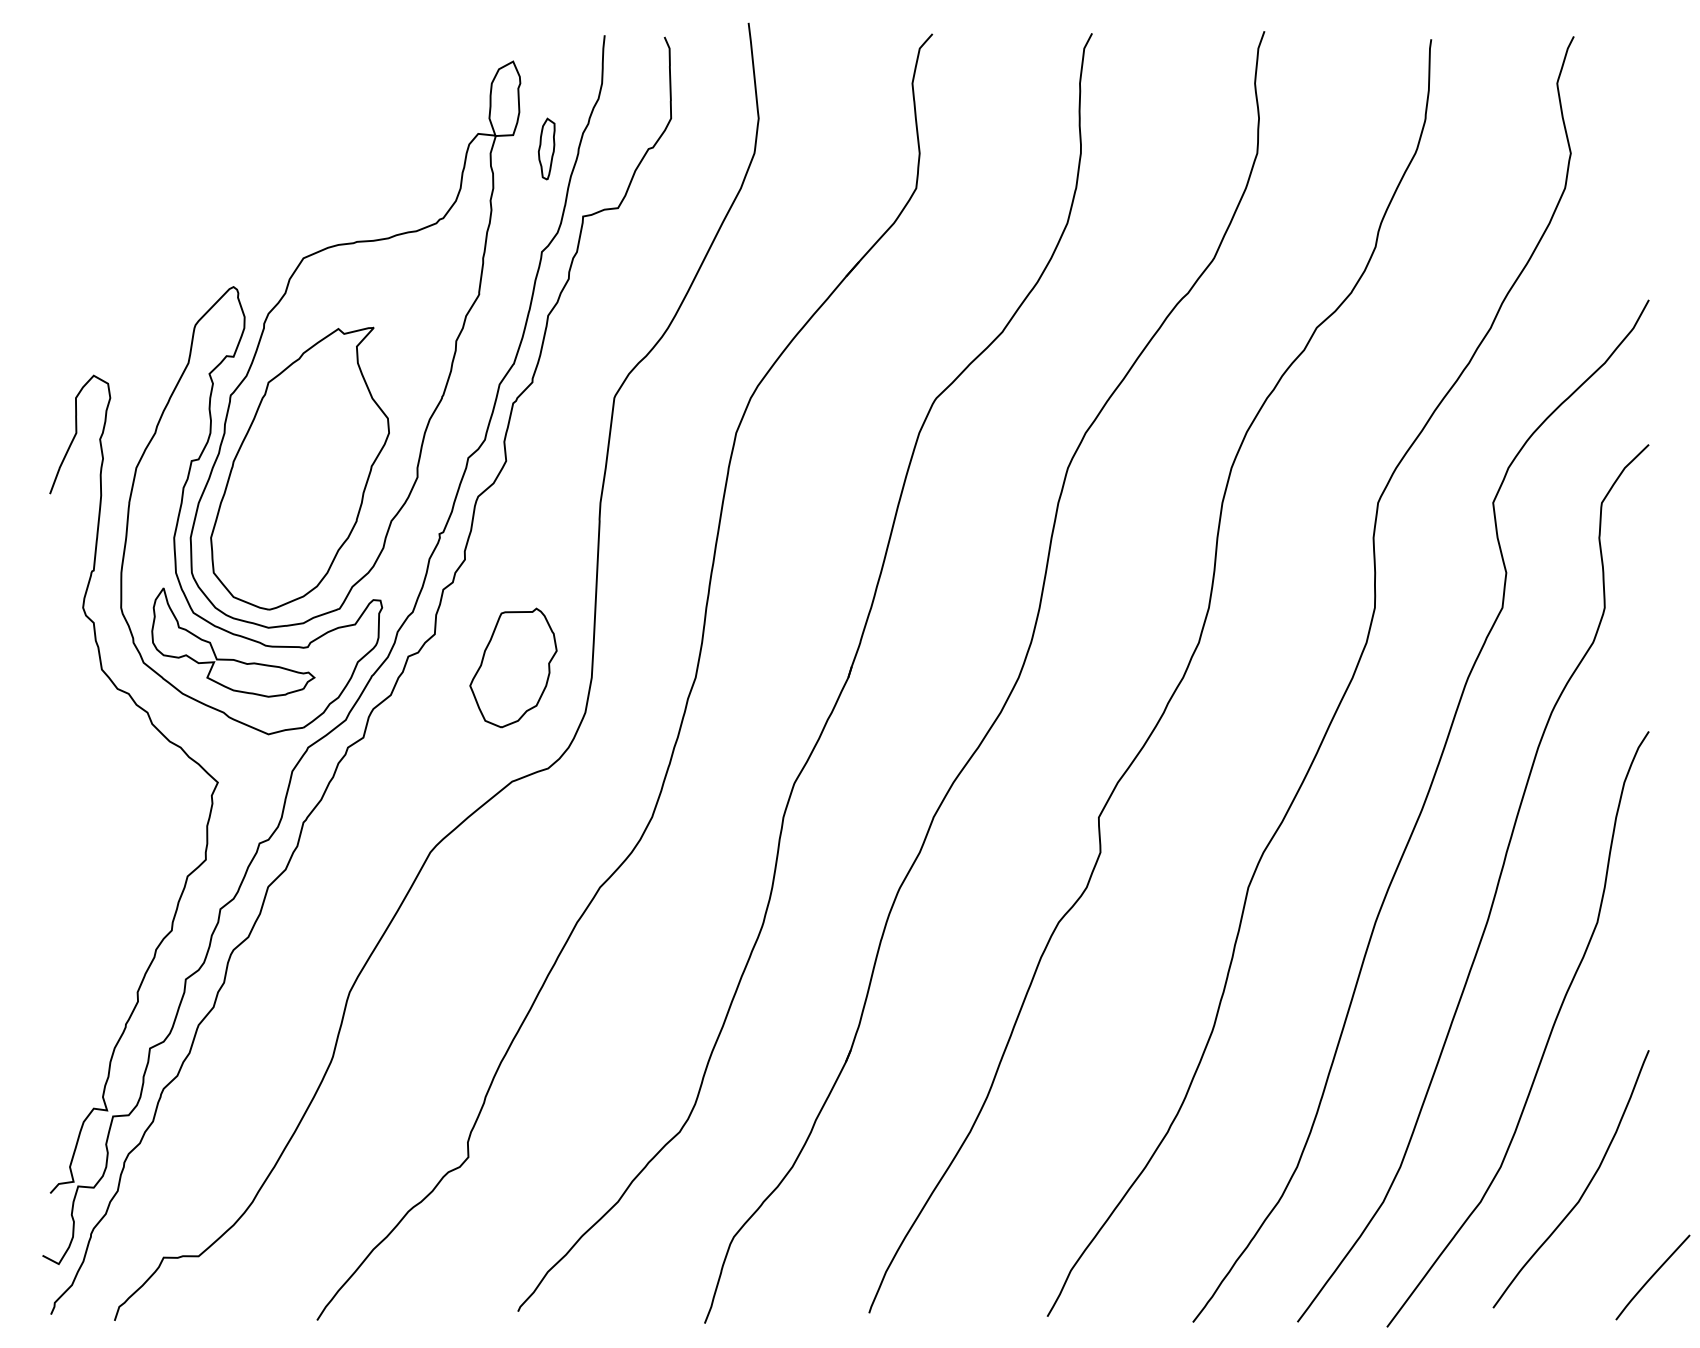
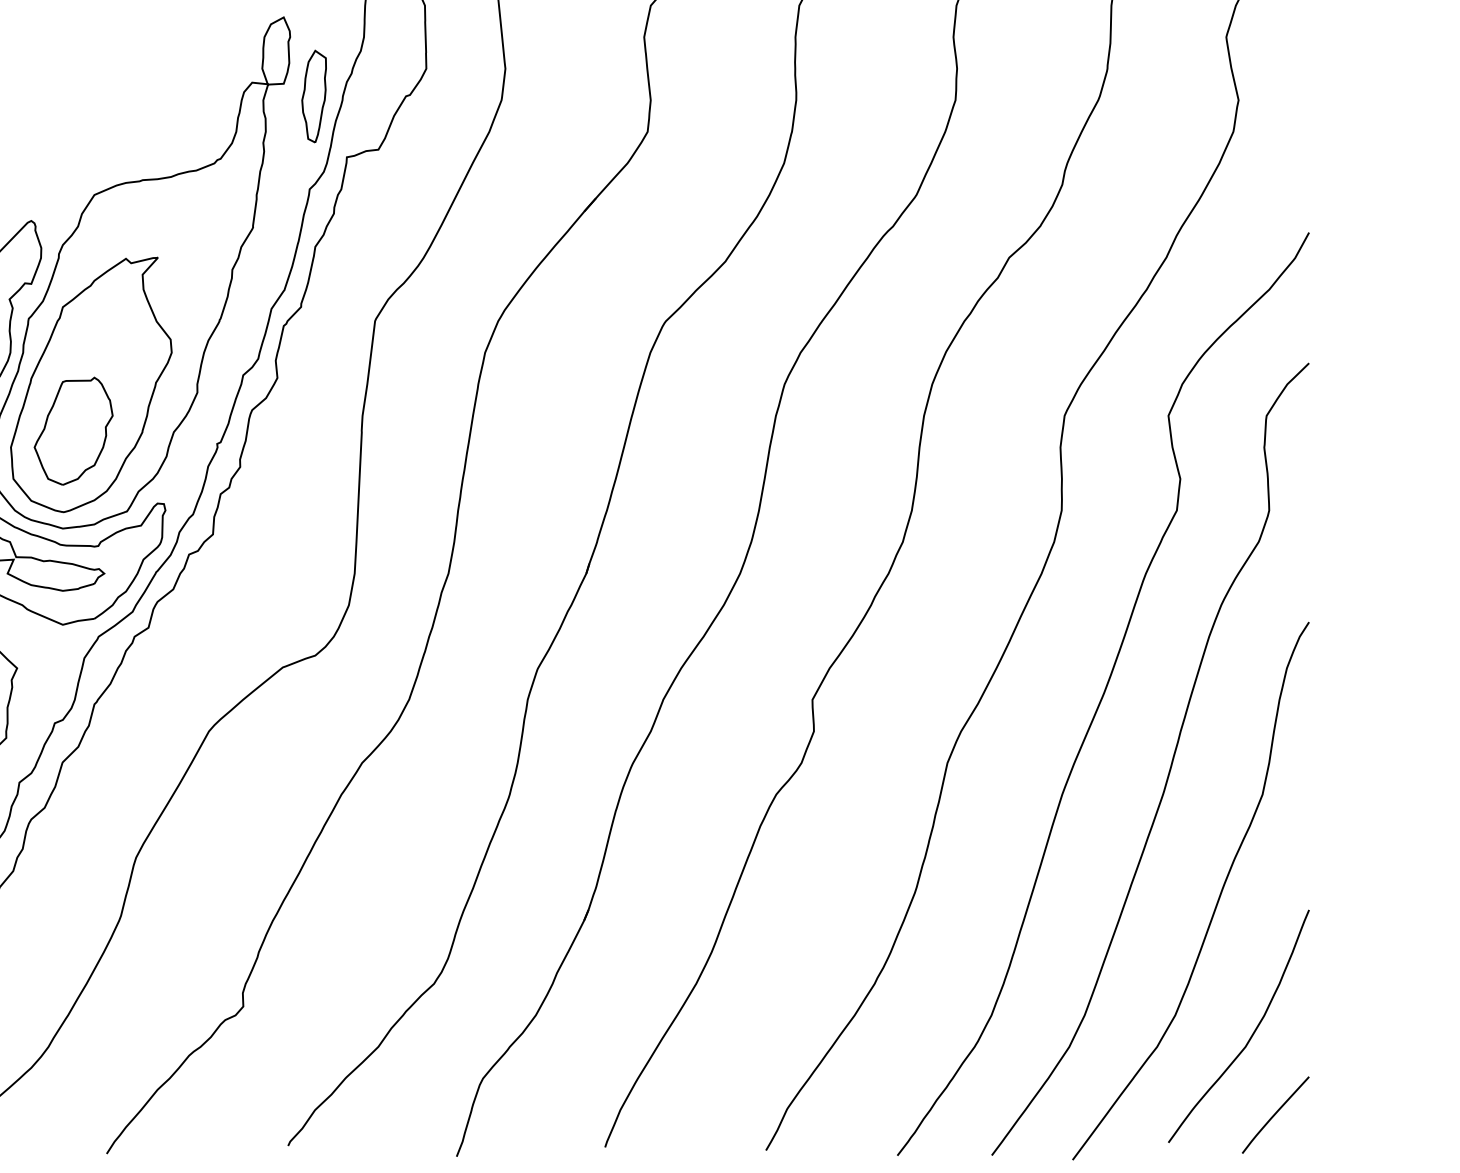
part: (546, 148) -> (313, 95), size x1.67
part: (513, 667) -> (73, 430), moved
curve: (1652, 1277) -> (1275, 1115), moved

